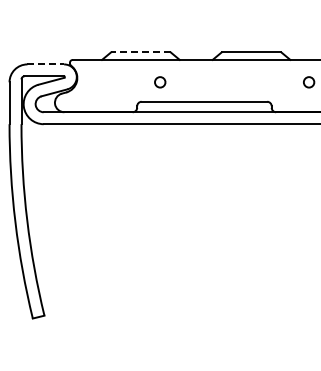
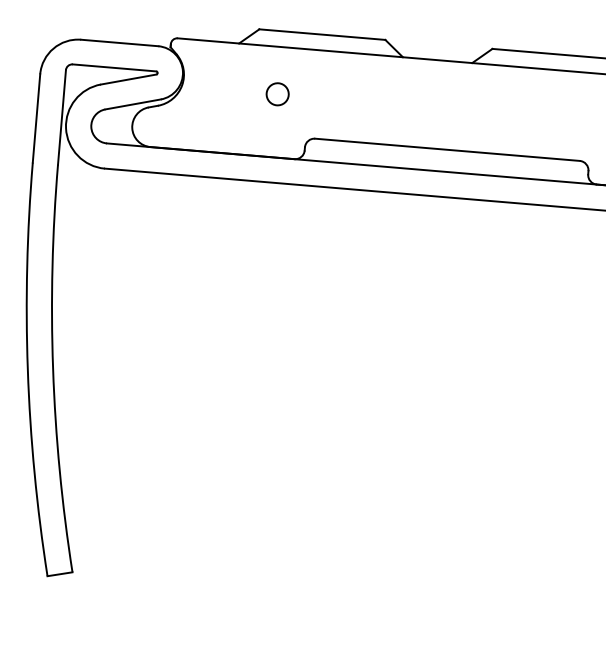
line: (140, 52) -> (321, 34), dashed -> solid
line: (46, 64) -> (121, 43), dashed -> solid
circle: (160, 82) -> (278, 94), moved

